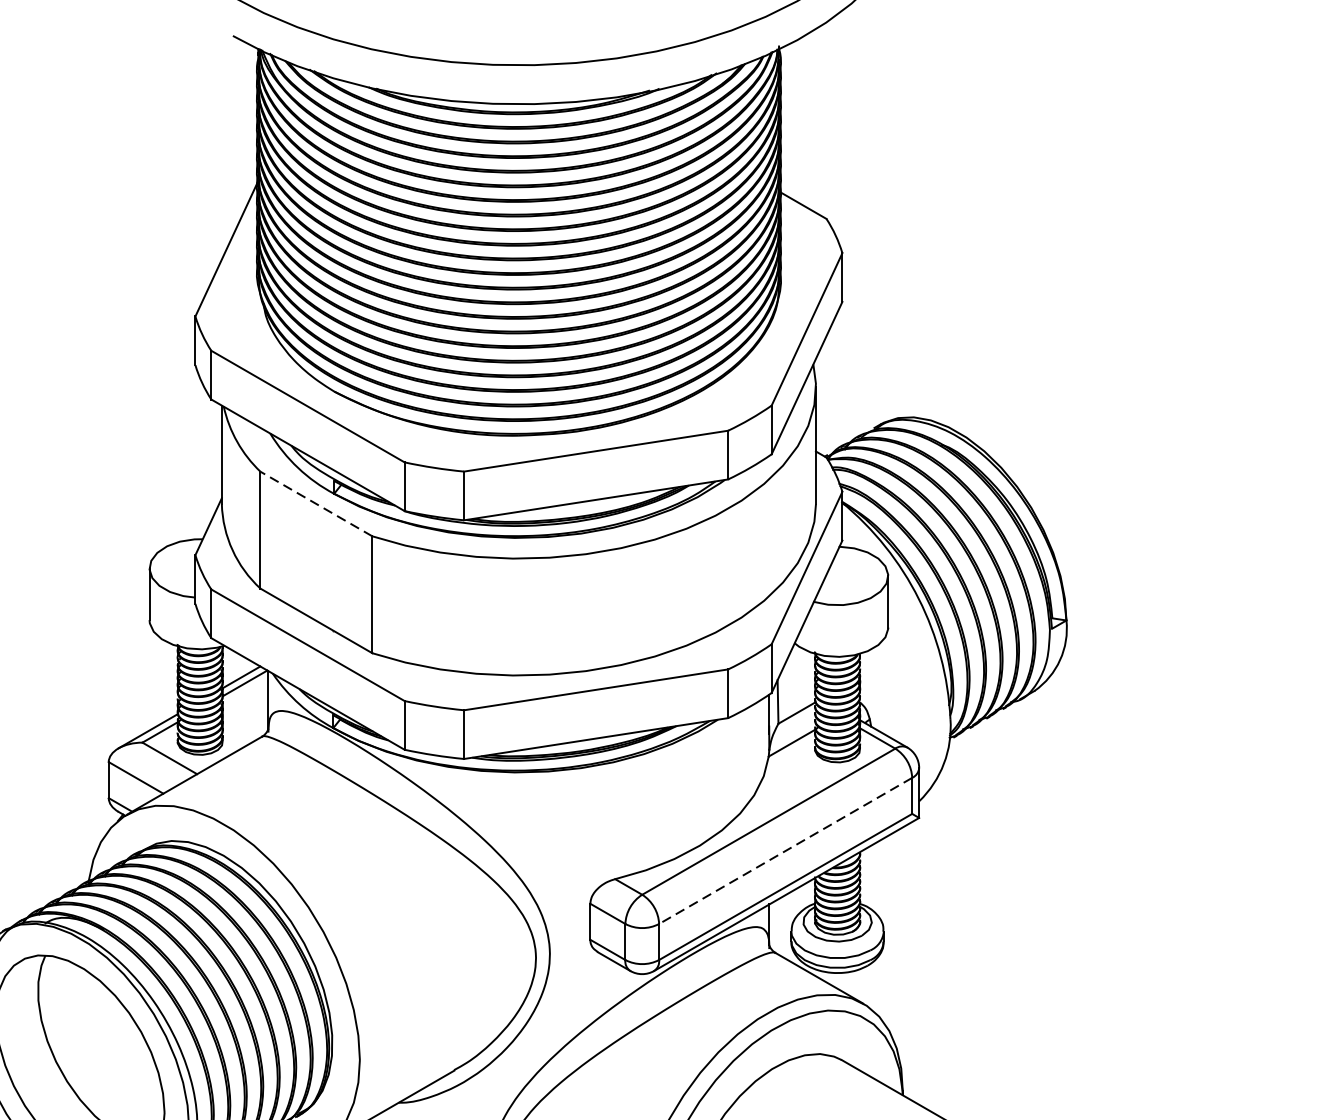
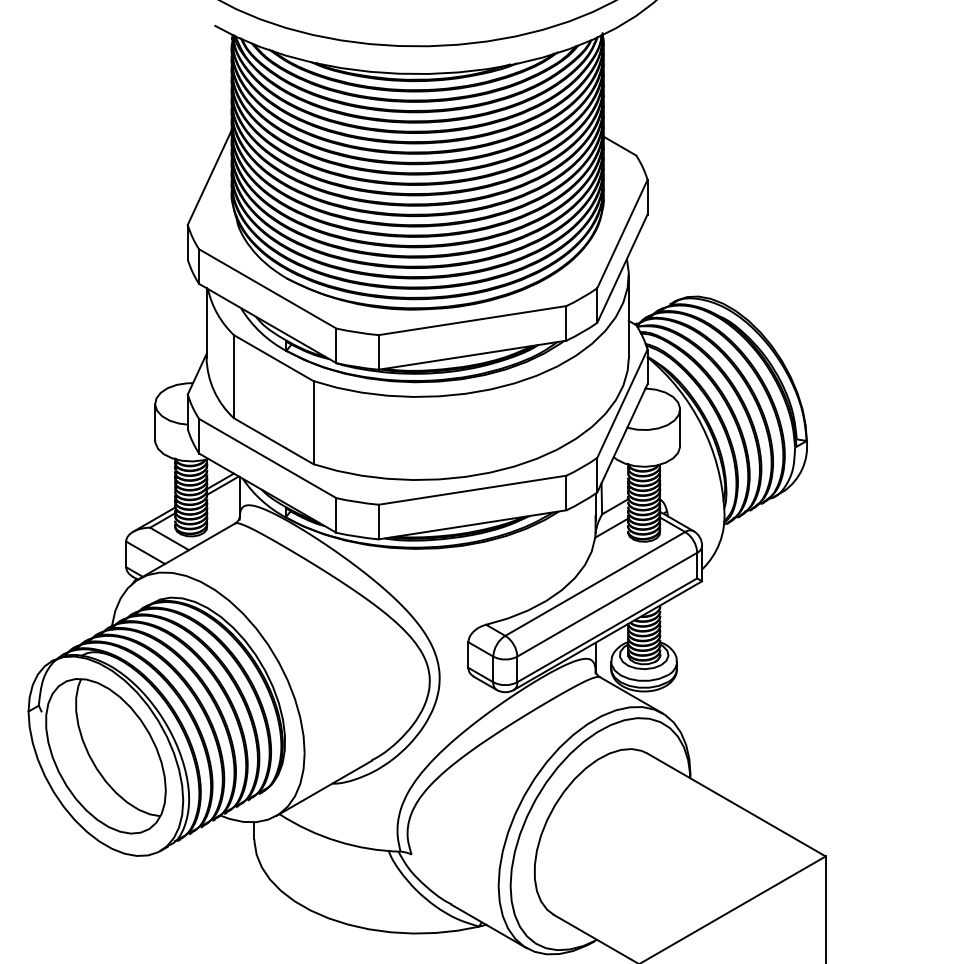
line: (316, 504) -> (273, 358), dashed -> solid
line: (786, 850) -> (607, 604), dashed -> solid

